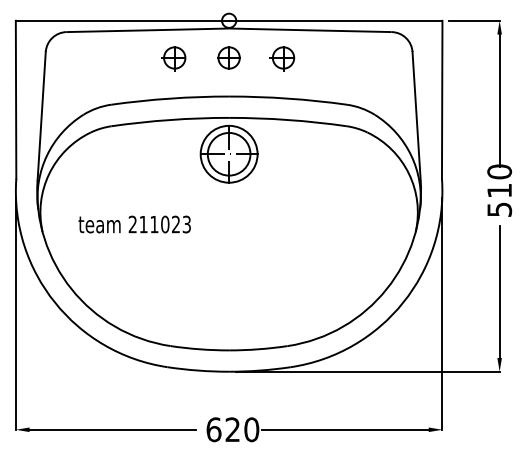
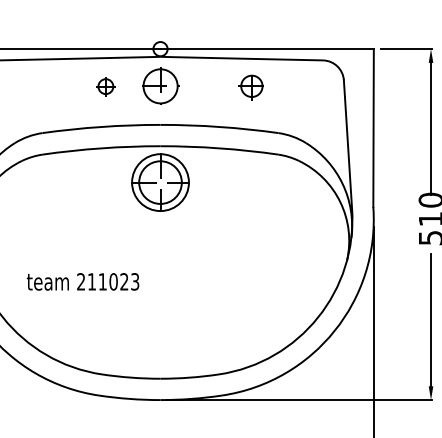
part: (228, 57) -> (159, 85), size x1.6
part: (173, 58) -> (104, 86), size x0.7
part: (282, 58) -> (250, 86), moved
text: (134, 224) -> (82, 281), moved

